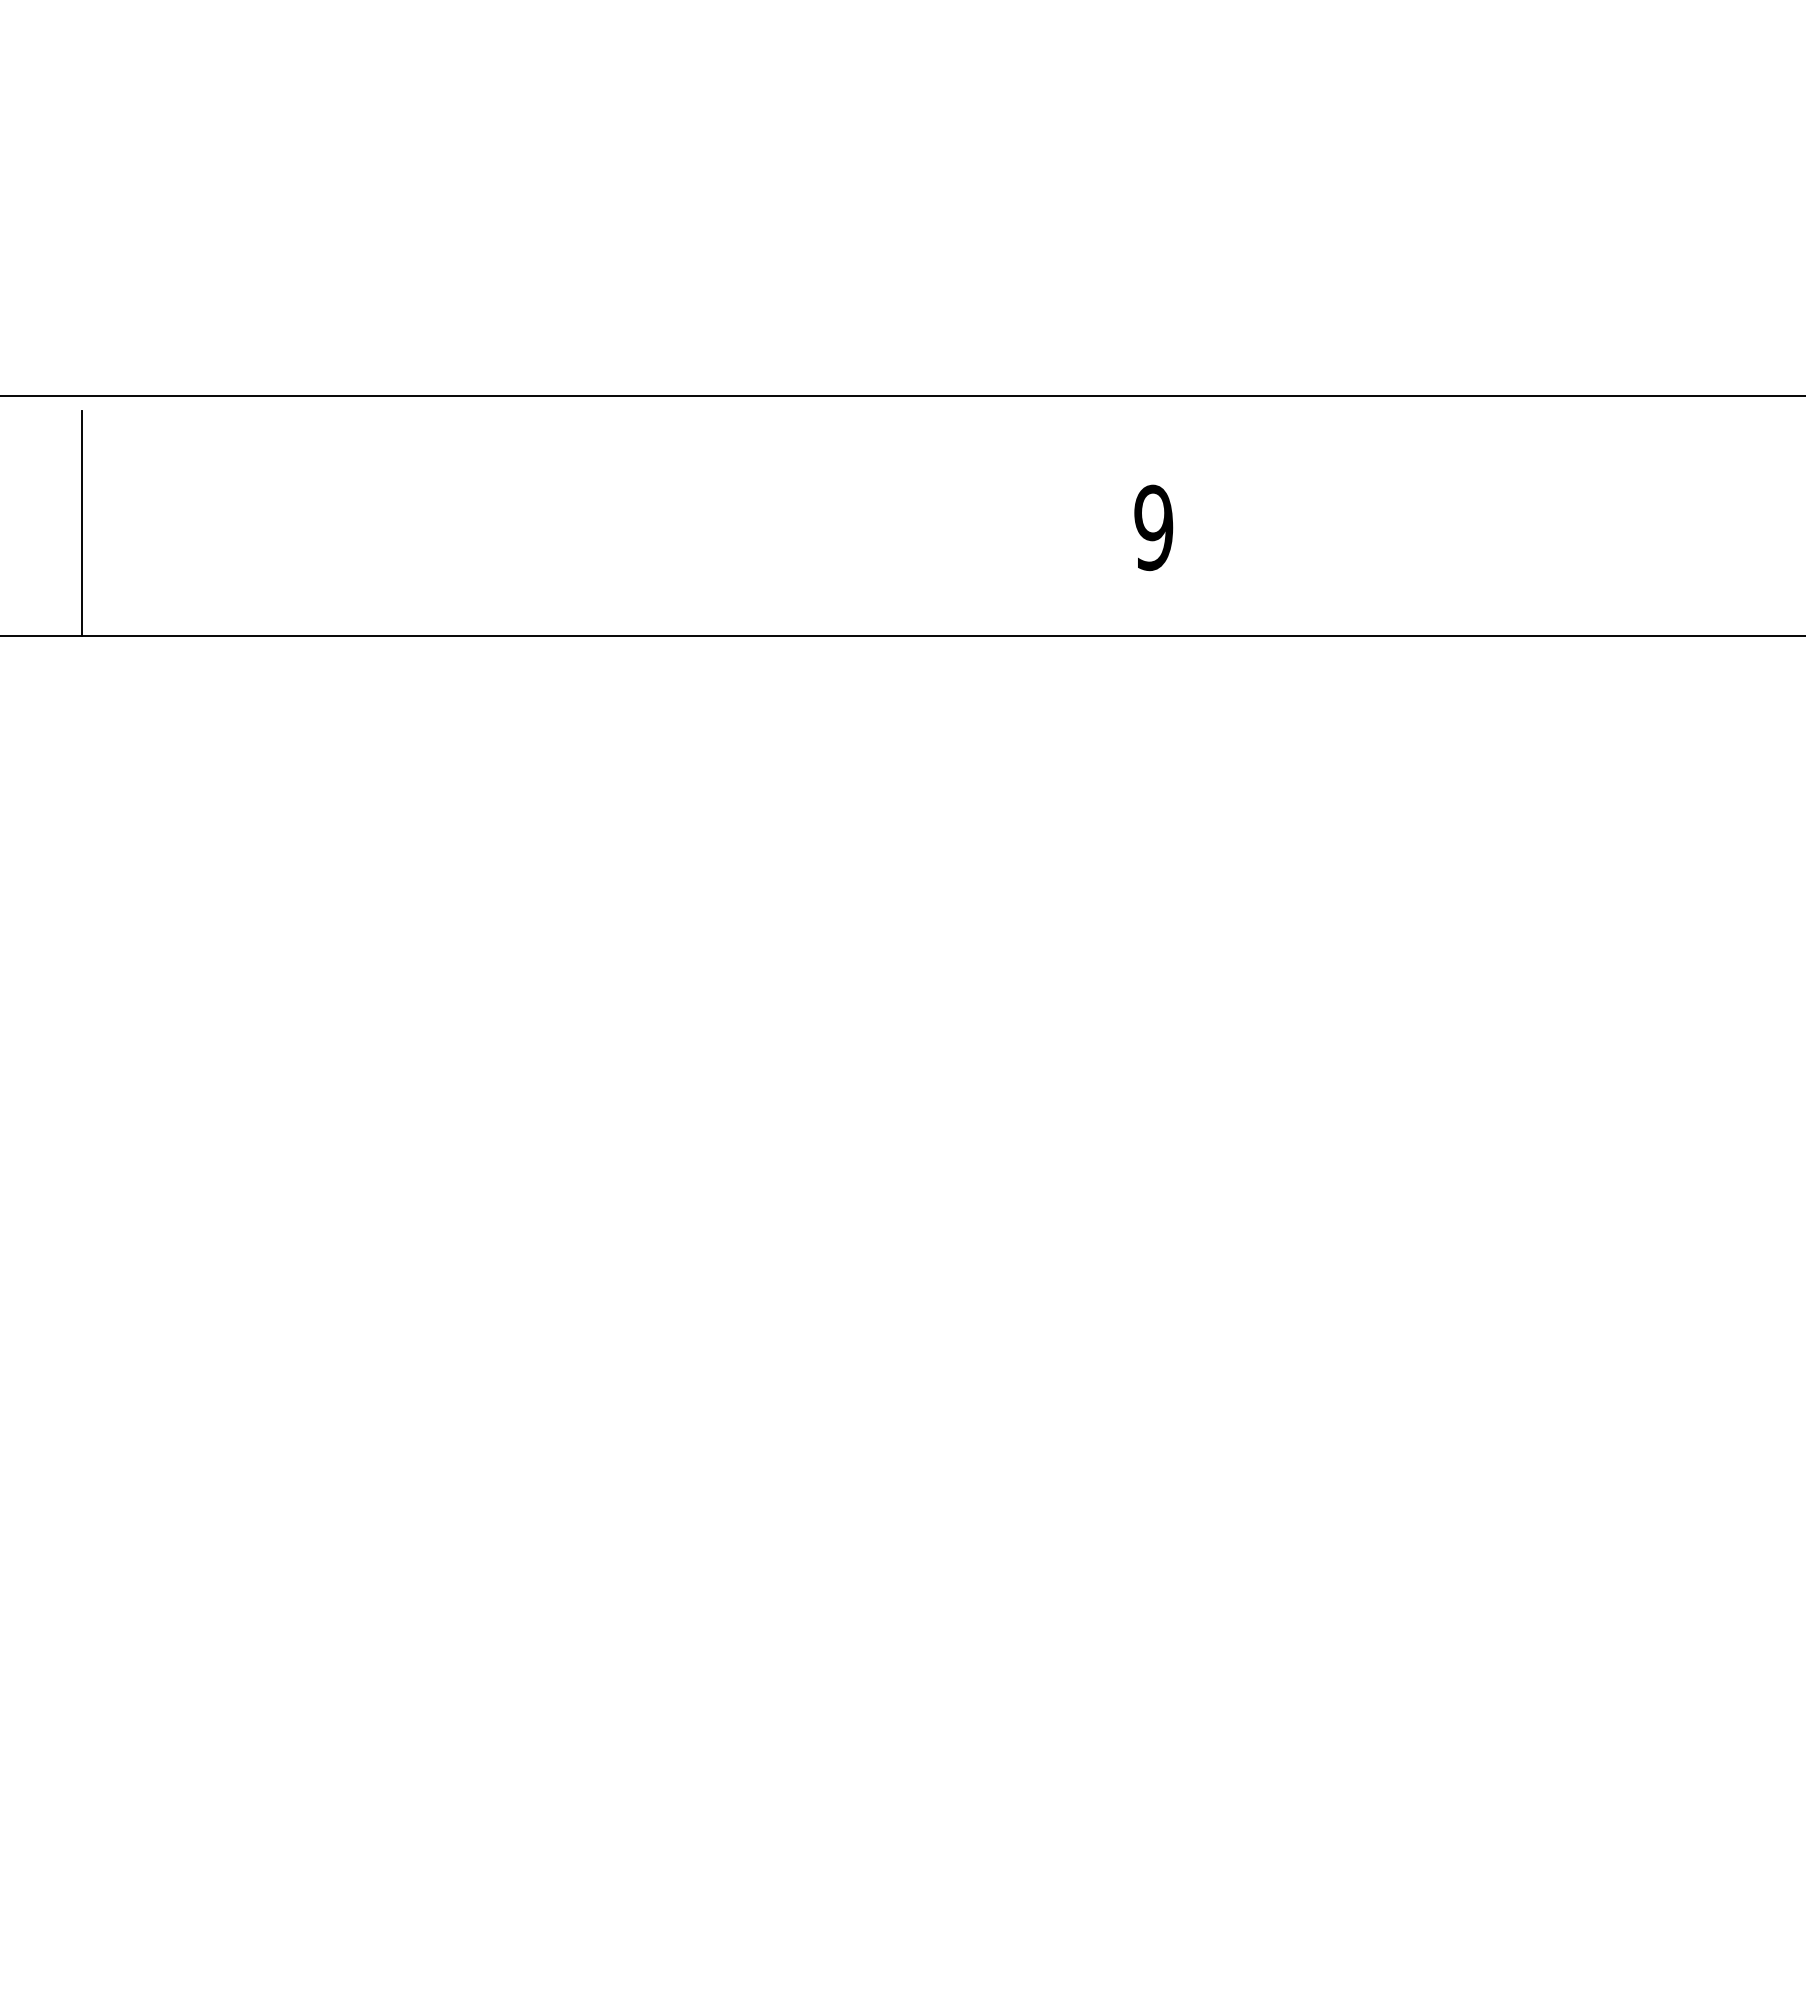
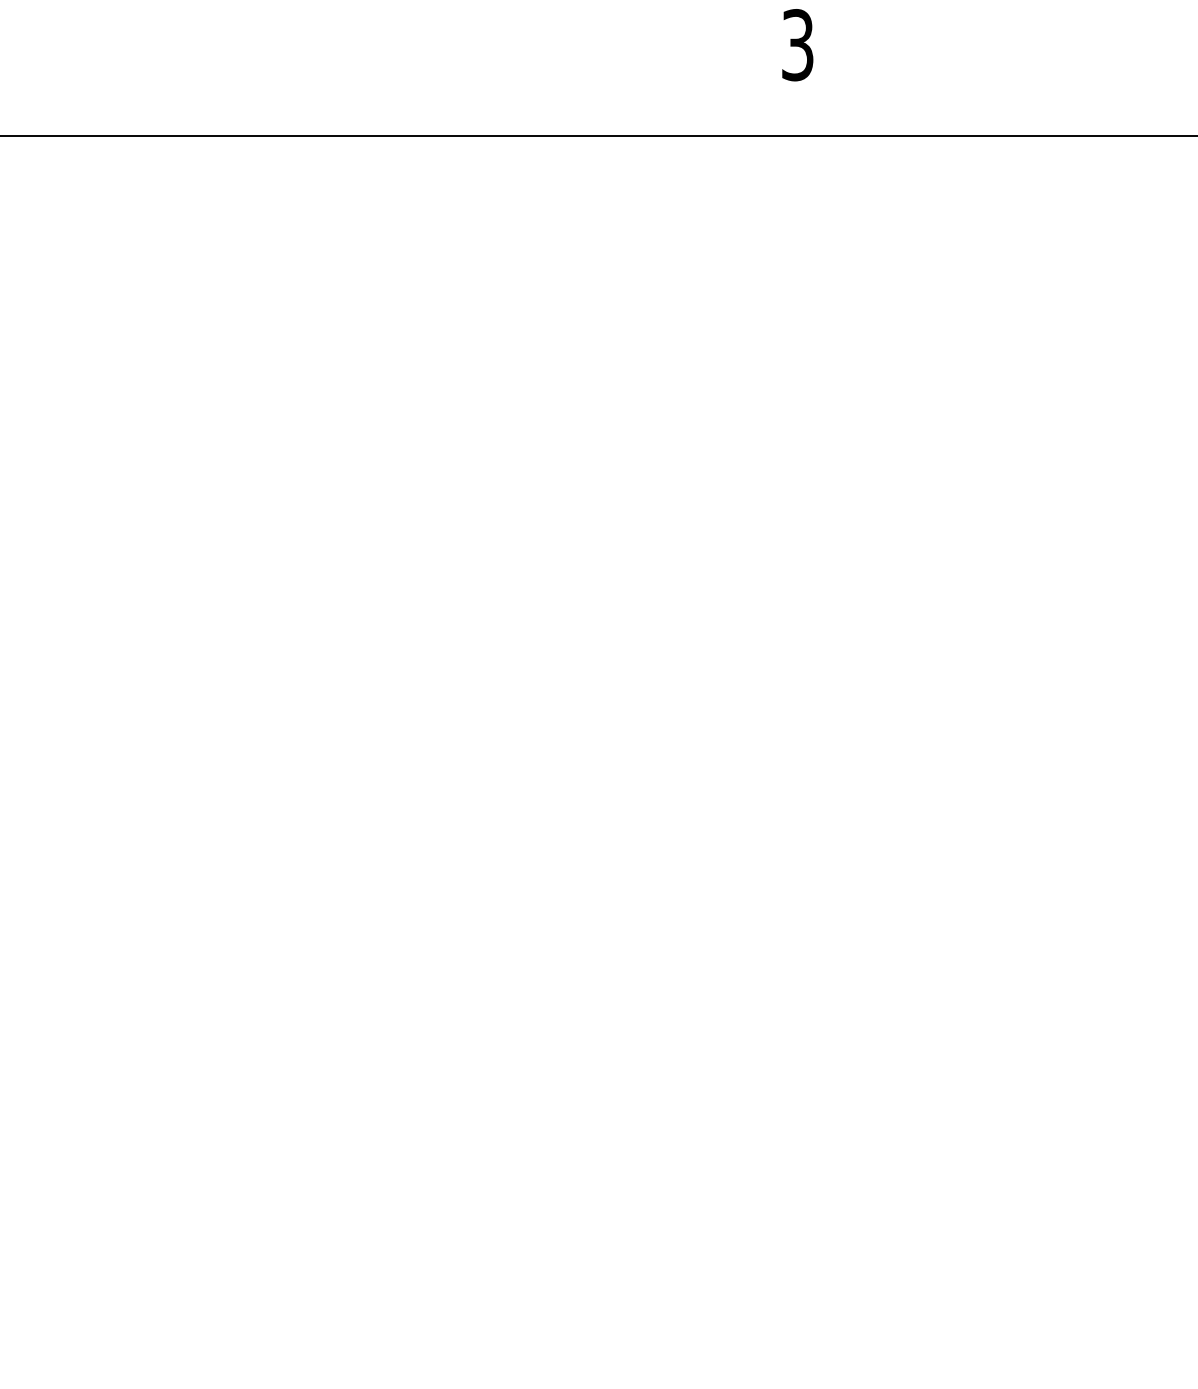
text: (1153, 527) -> (797, 44), 9 -> 3

